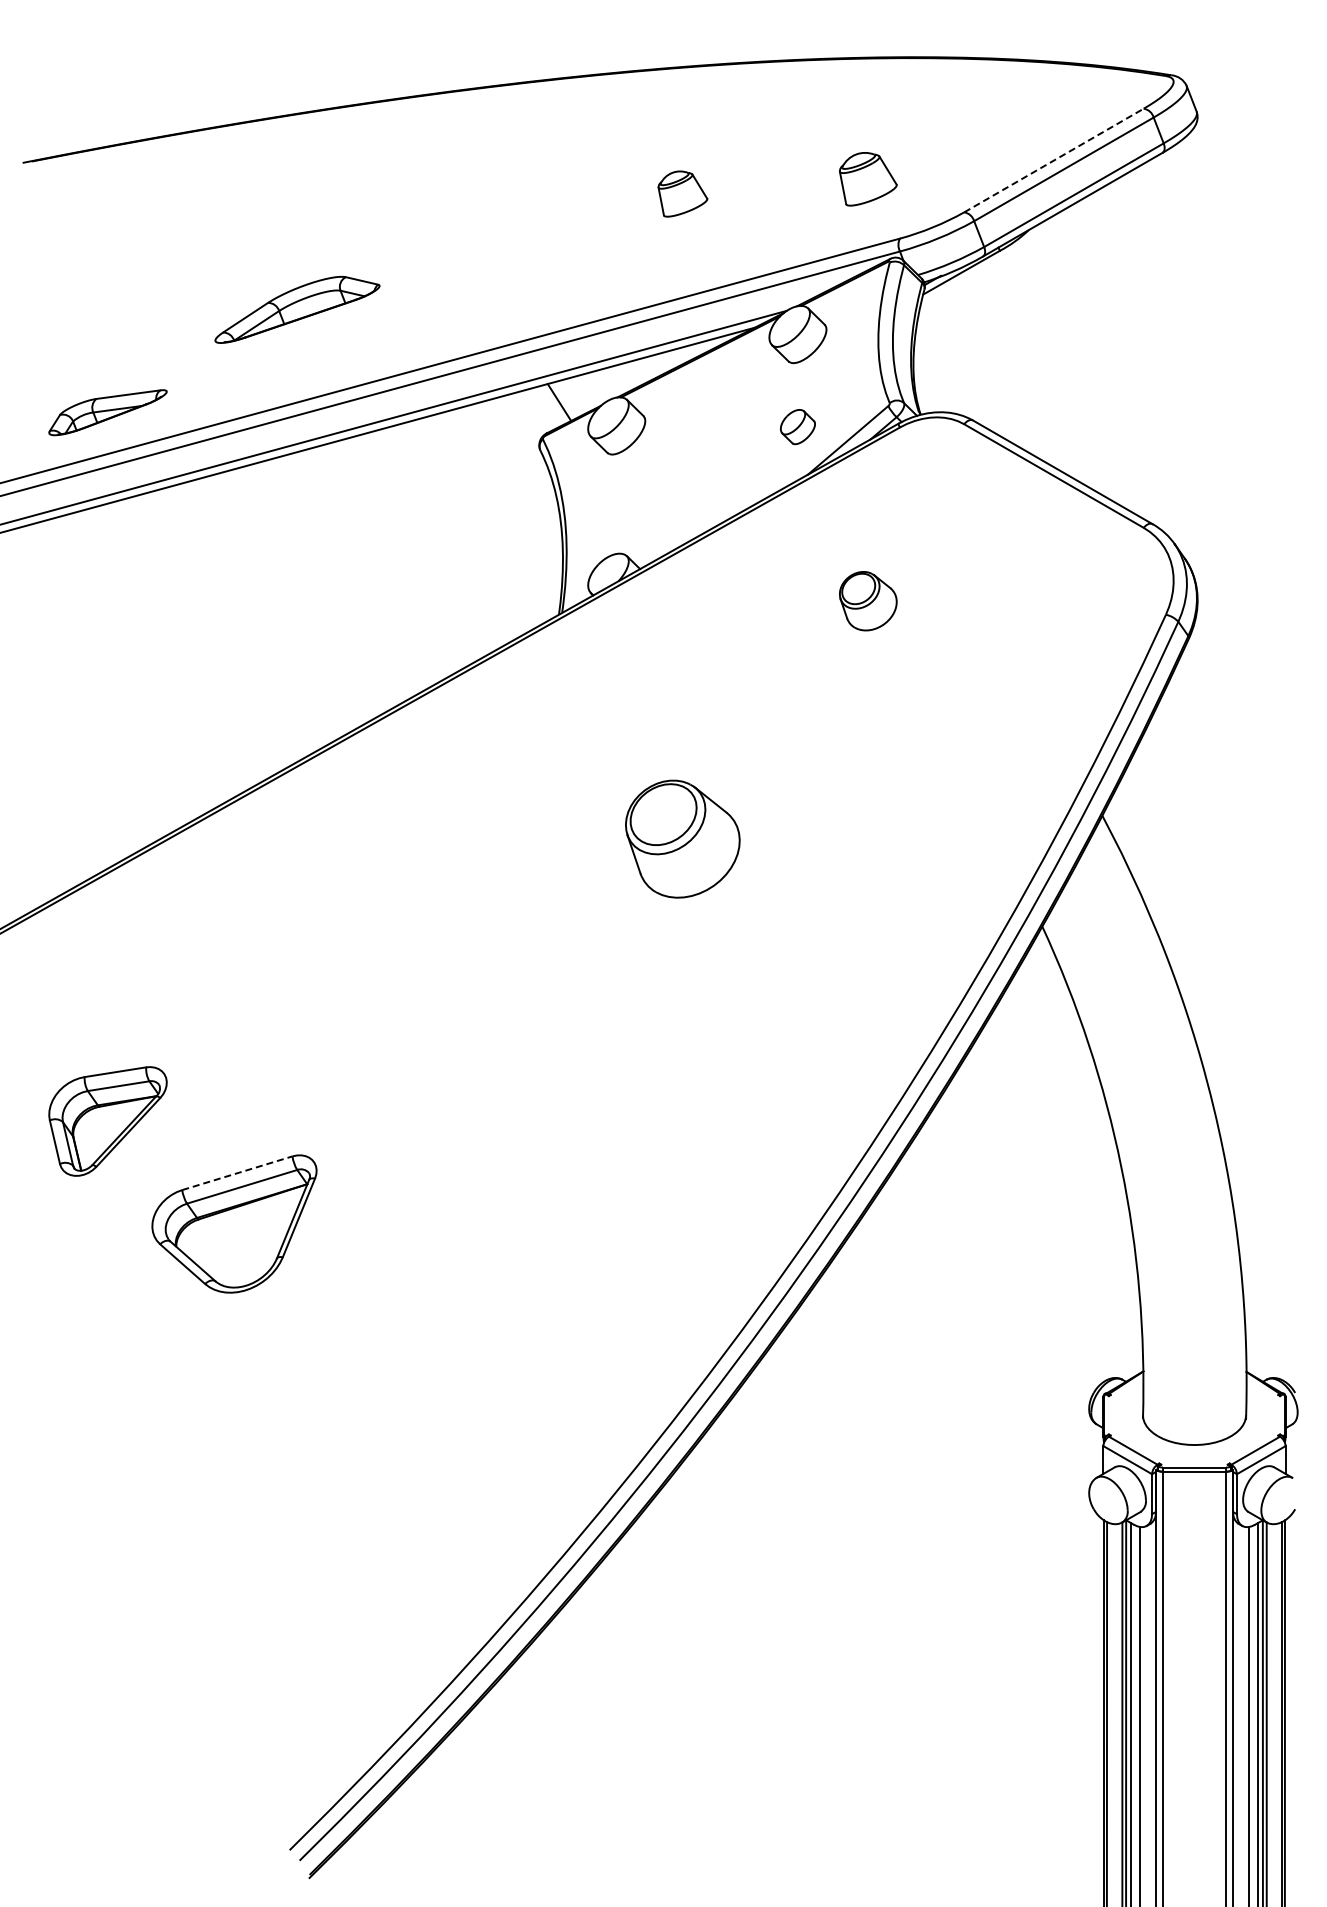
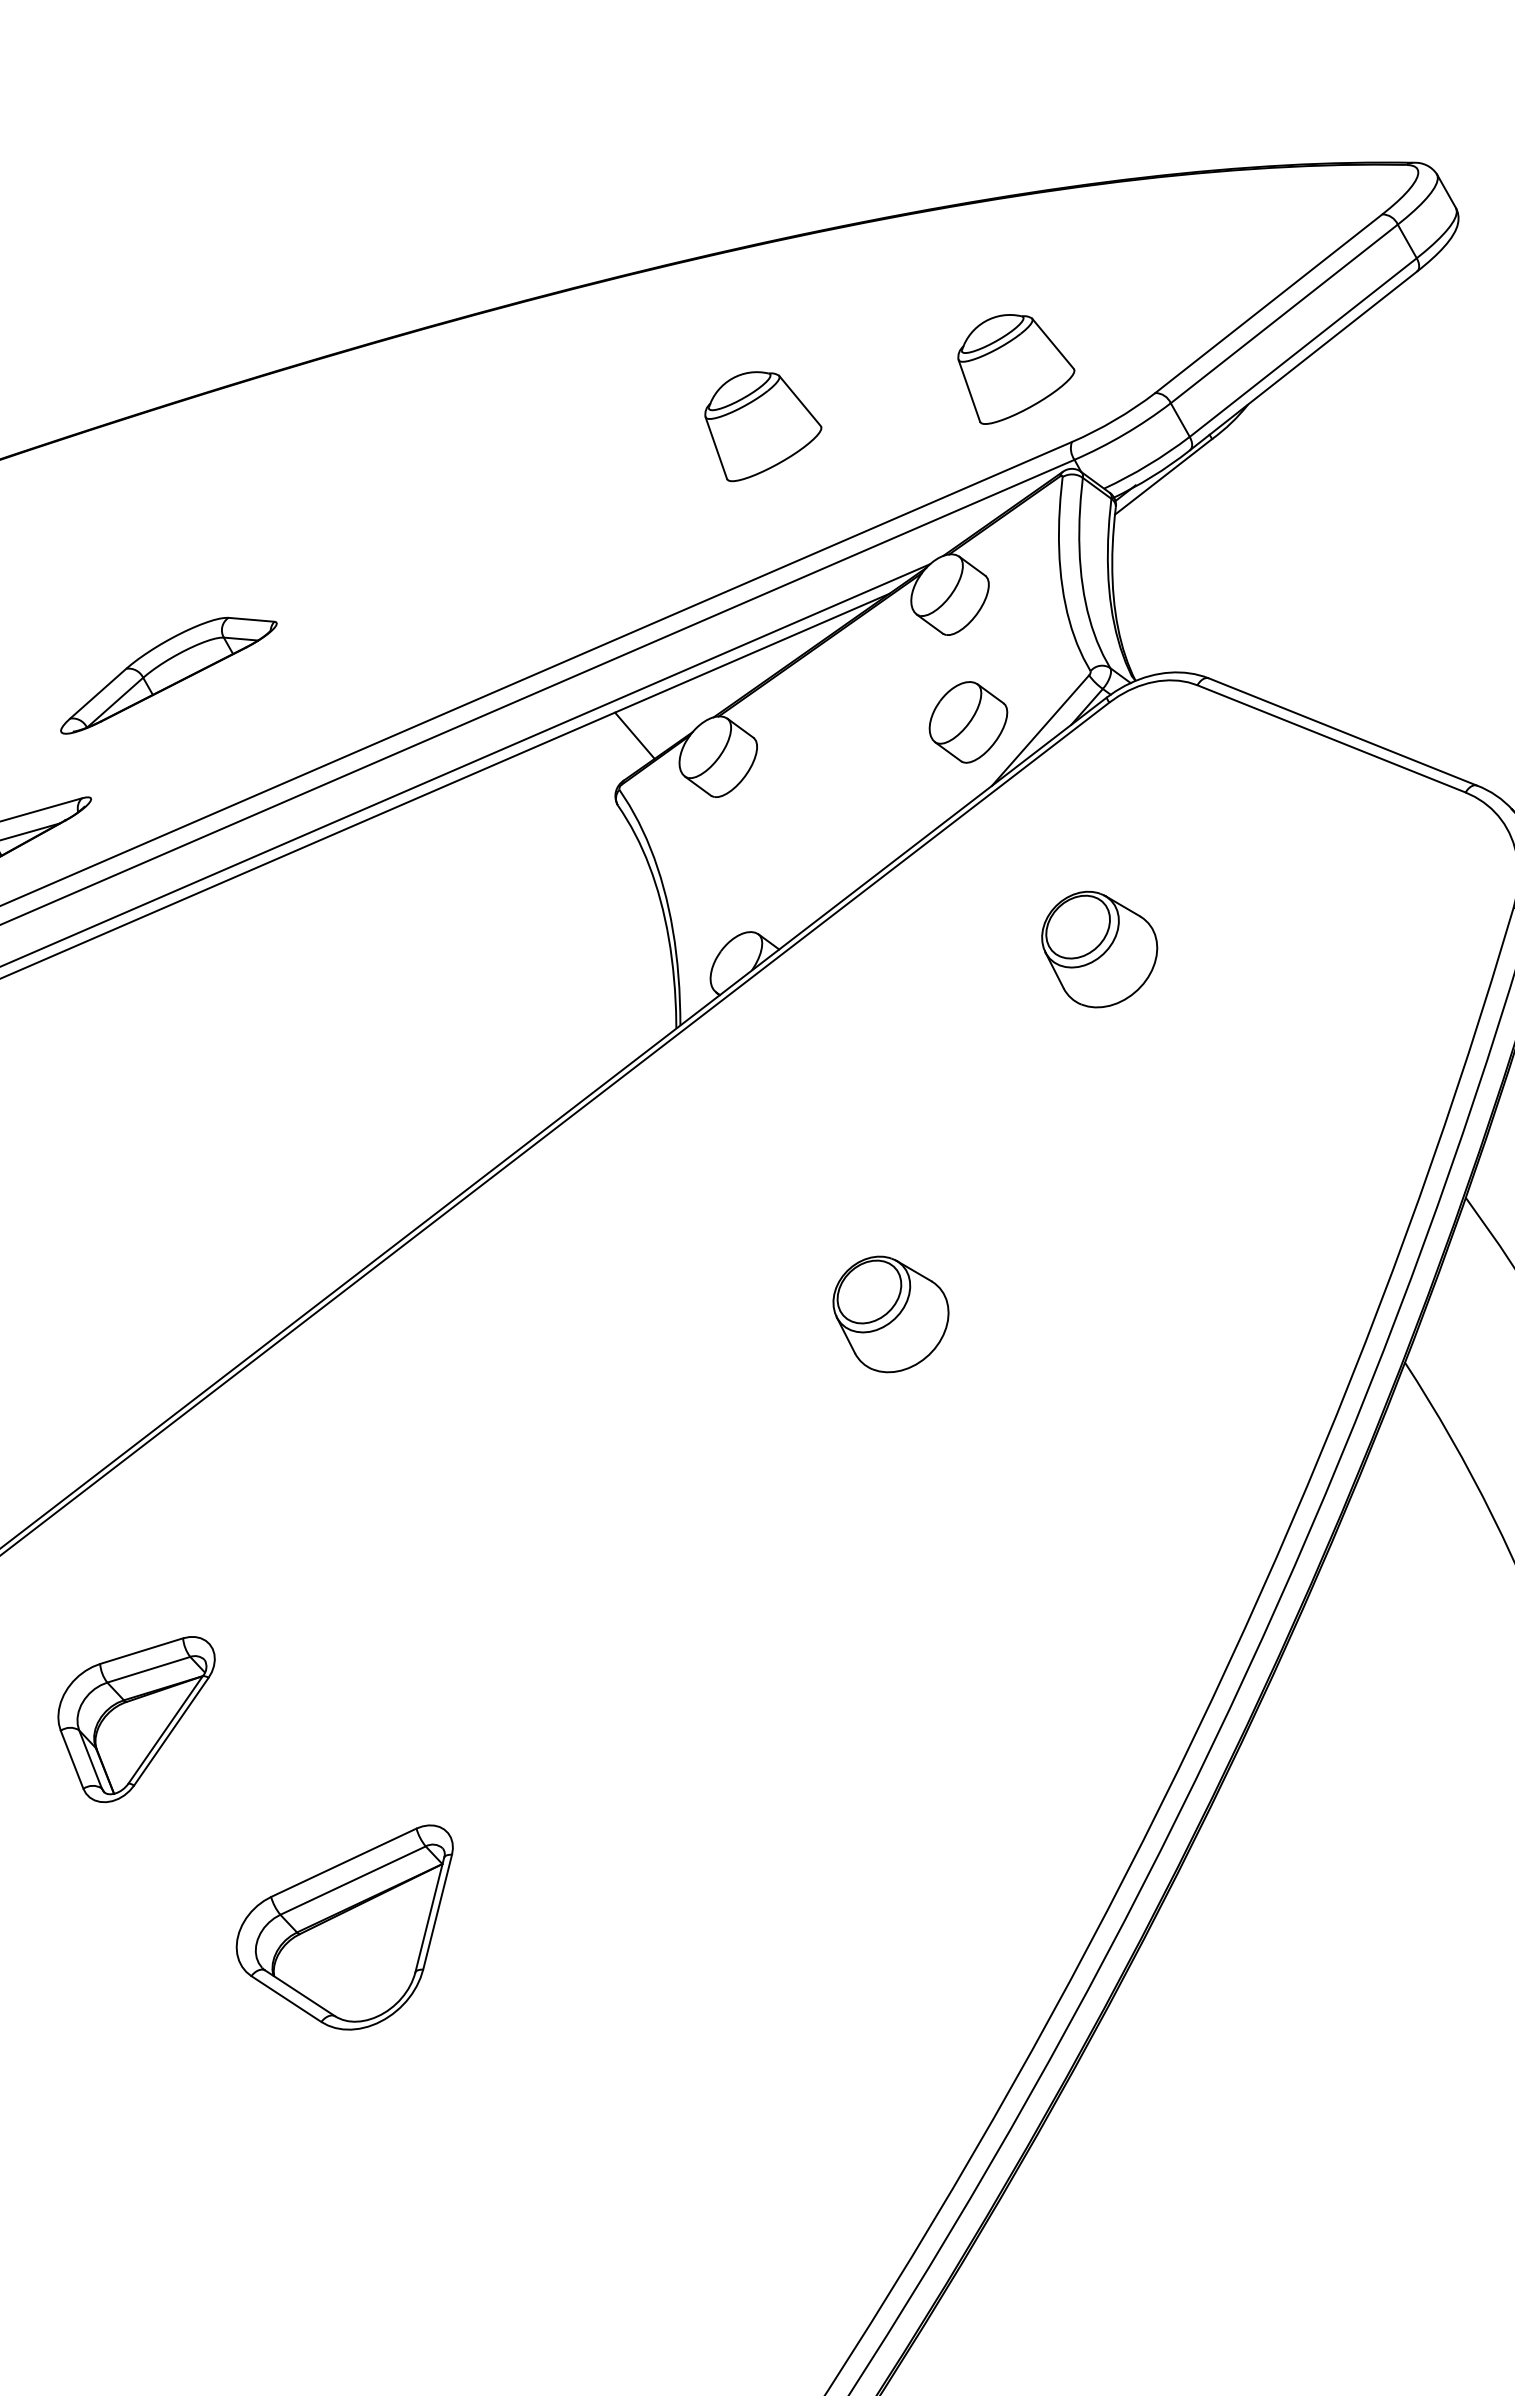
line: (1053, 160) -> (1268, 303), dashed -> solid
part: (867, 178) -> (1015, 365), size x1.43
part: (682, 193) -> (763, 423), size x1.67
part: (297, 309) -> (168, 672), moved
part: (797, 426) -> (967, 721), size x1.67
part: (867, 600) -> (1099, 947), size x1.43
part: (682, 838) -> (891, 1312), size x0.71
part: (107, 1121) -> (140, 1720), moved
line: (237, 1173) -> (344, 1863), dashed -> solid

